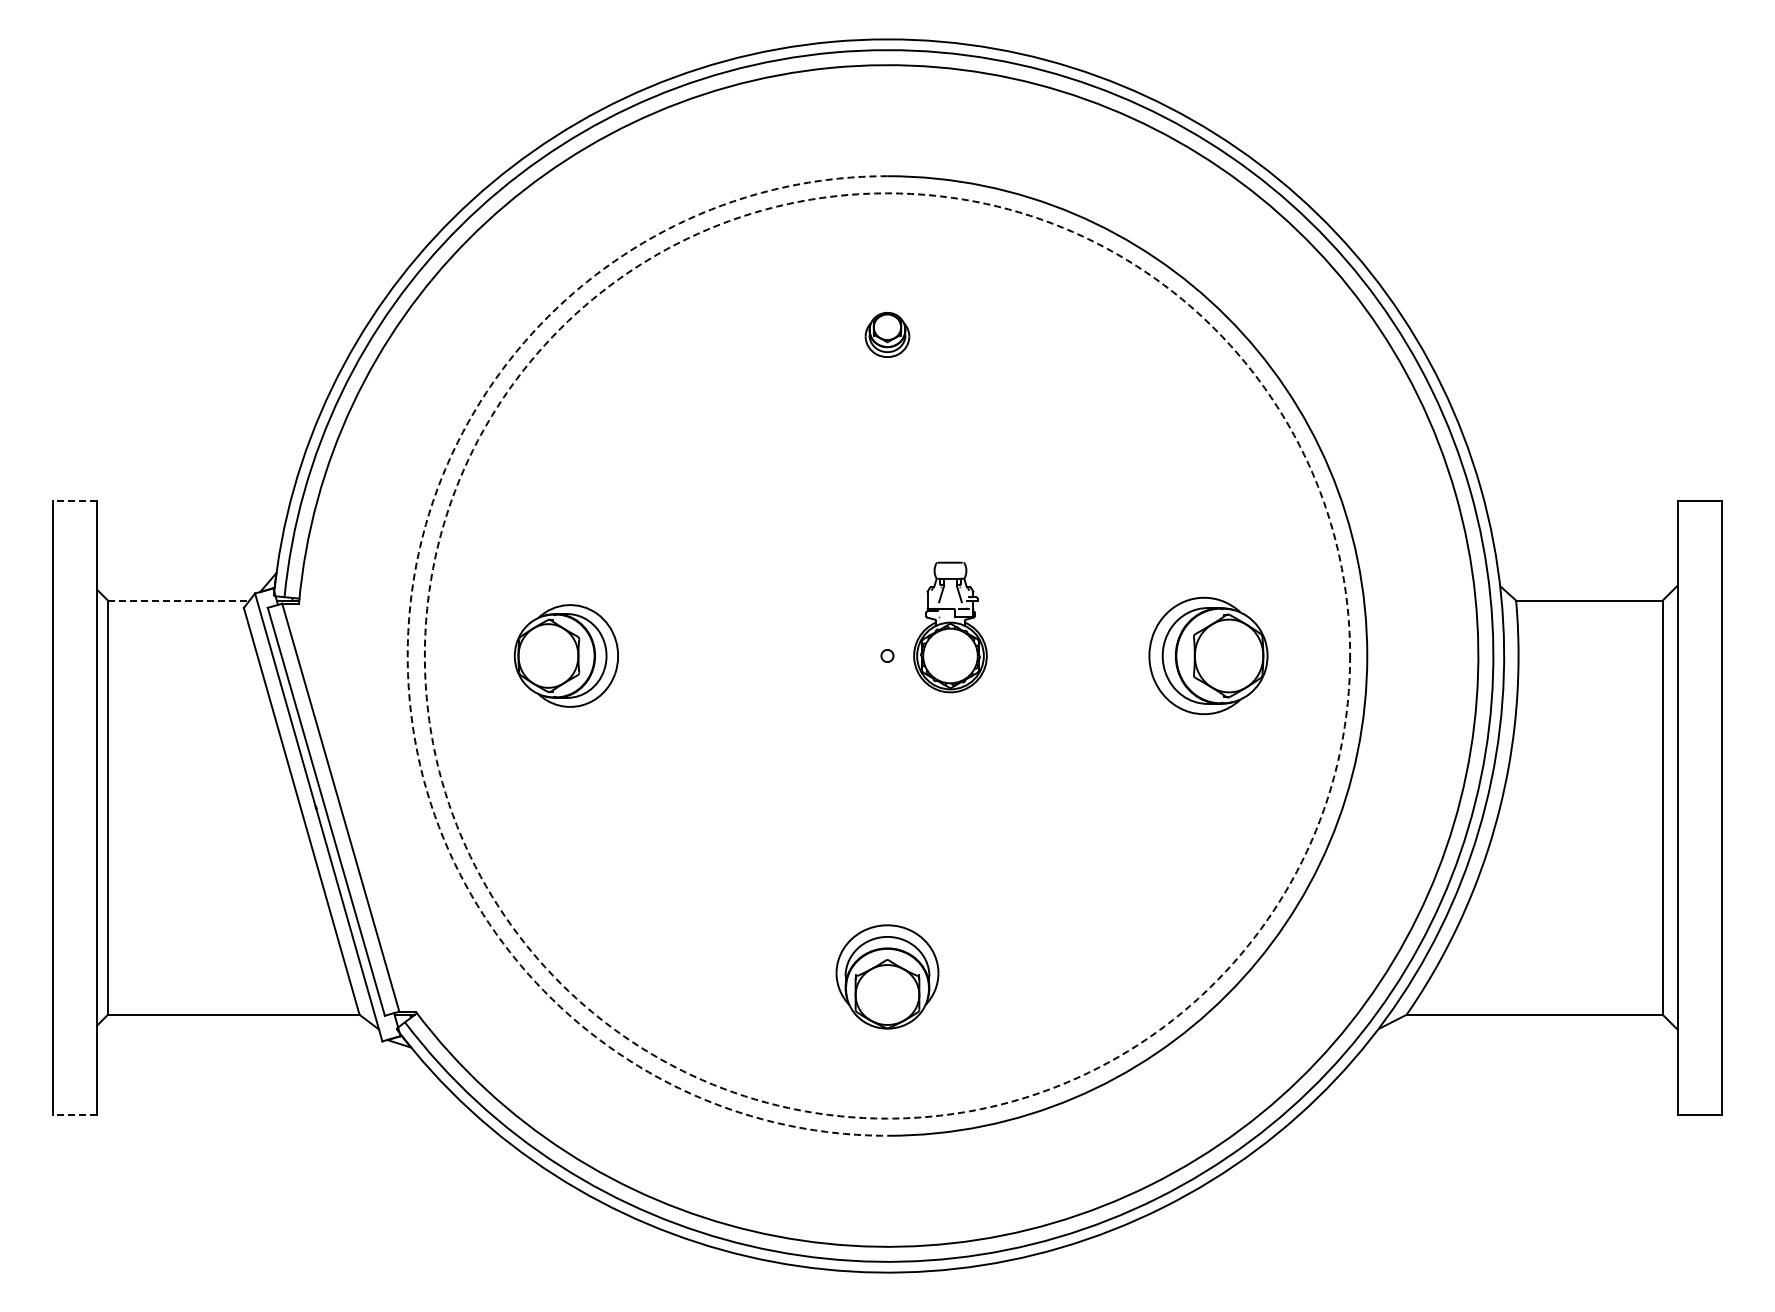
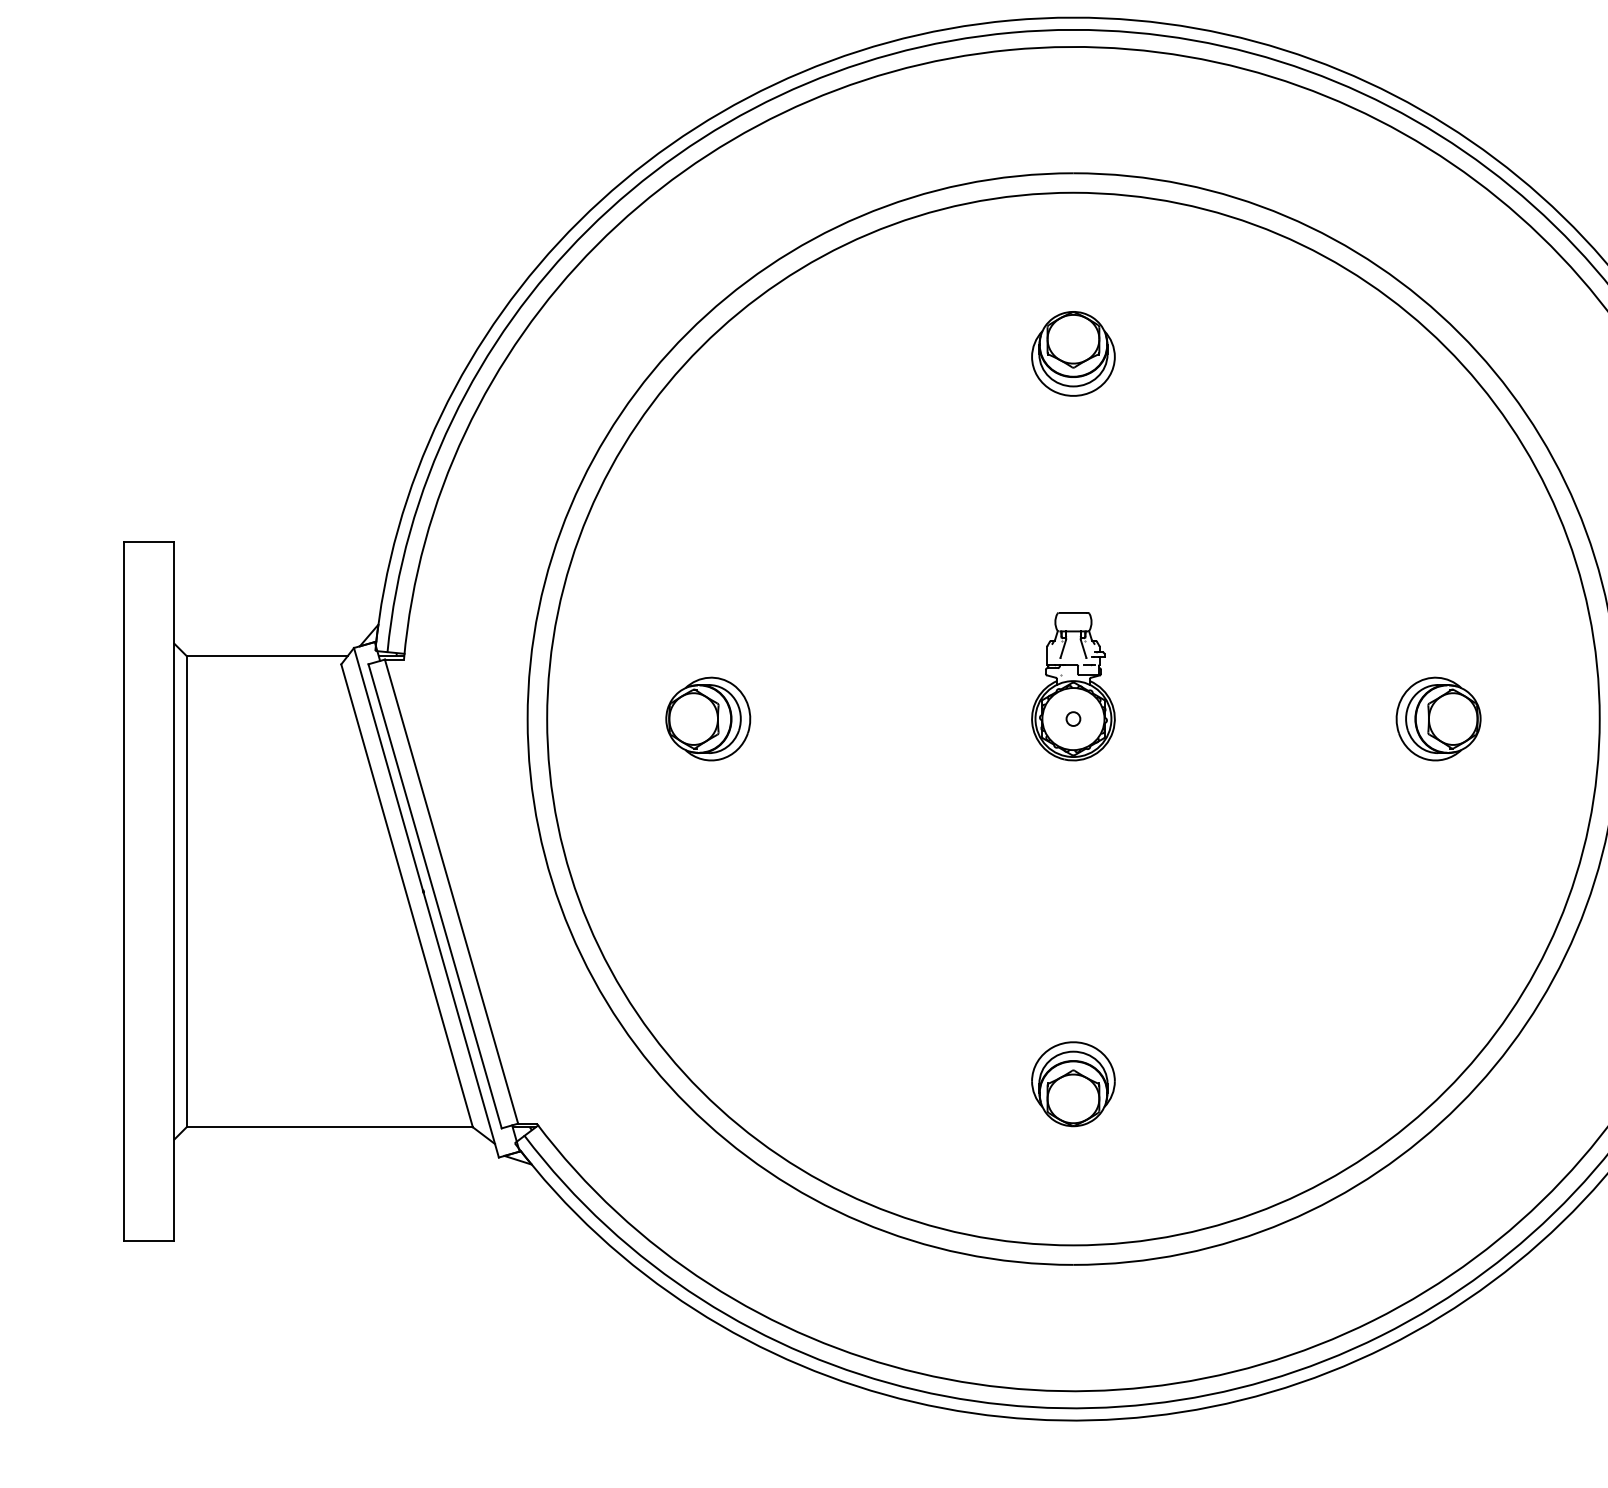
part: (887, 334) -> (1073, 353), size x1.67
line: (75, 500) -> (149, 542), dashed -> solid
line: (178, 600) -> (266, 655), dashed -> solid
part: (950, 627) -> (1073, 686), moved
part: (566, 655) -> (708, 718), size x0.71
circle: (887, 655) -> (1073, 718), dashed -> solid
part: (1208, 655) -> (1438, 718), size x0.62
arc: (407, 656) -> (527, 719), dashed -> solid
part: (887, 976) -> (1073, 1083), size x0.71
line: (75, 1114) -> (149, 1240), dashed -> solid

